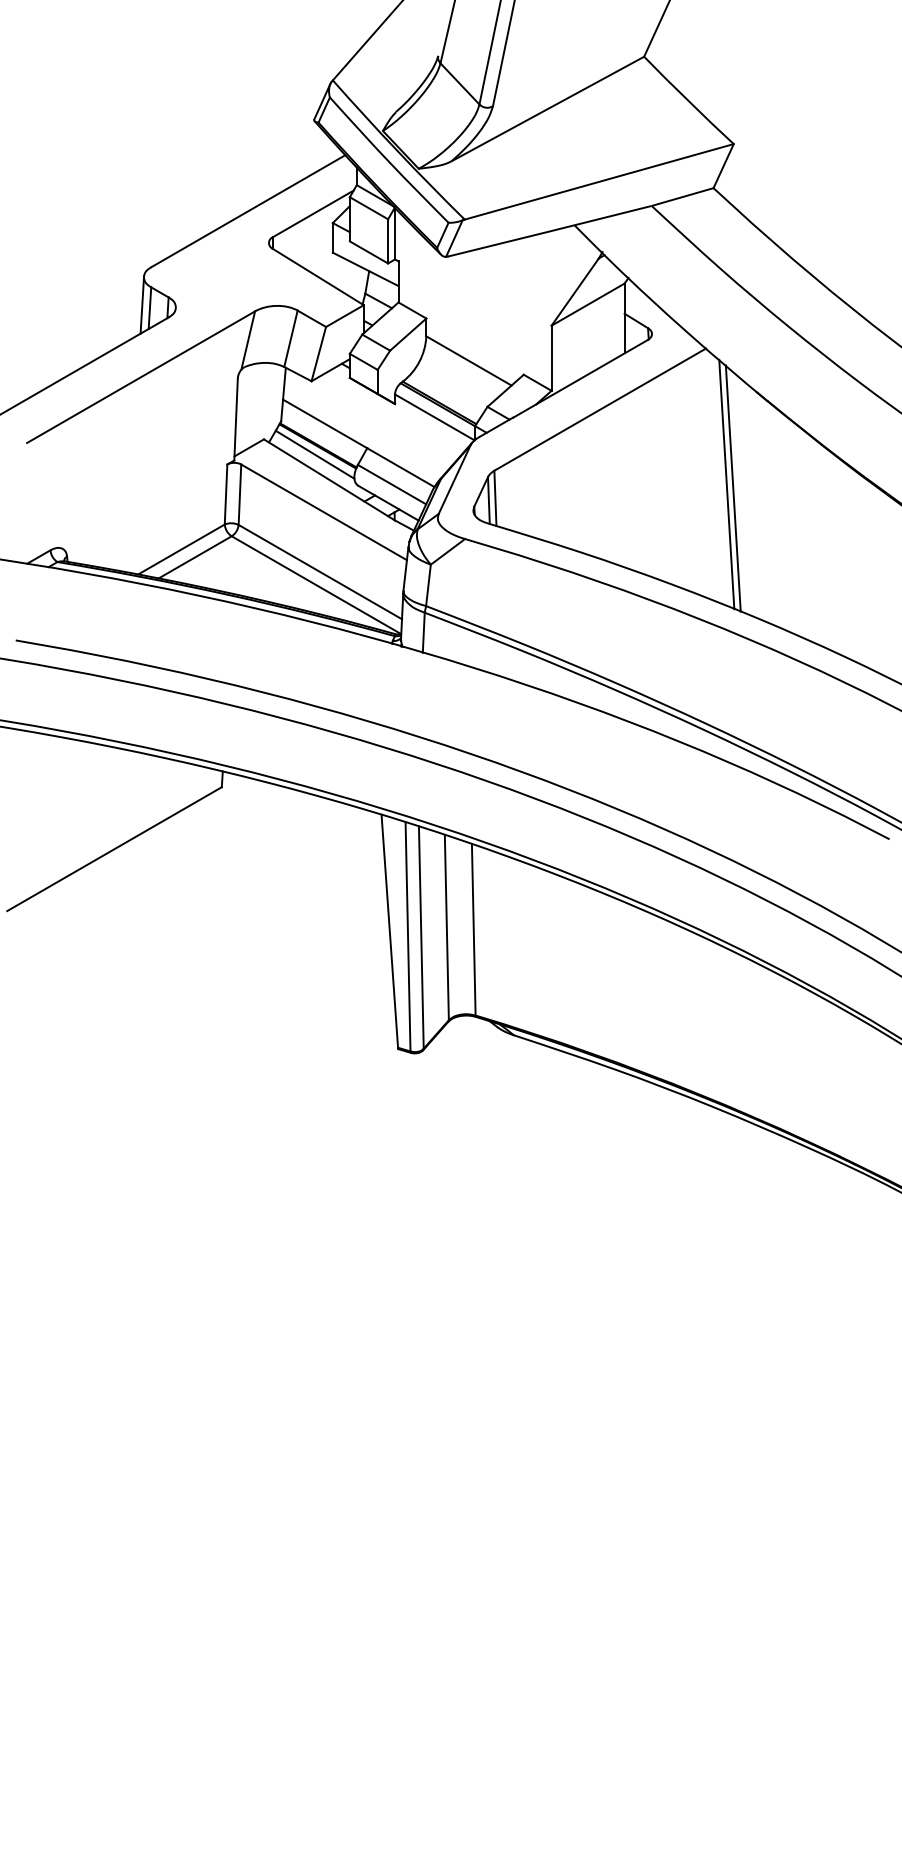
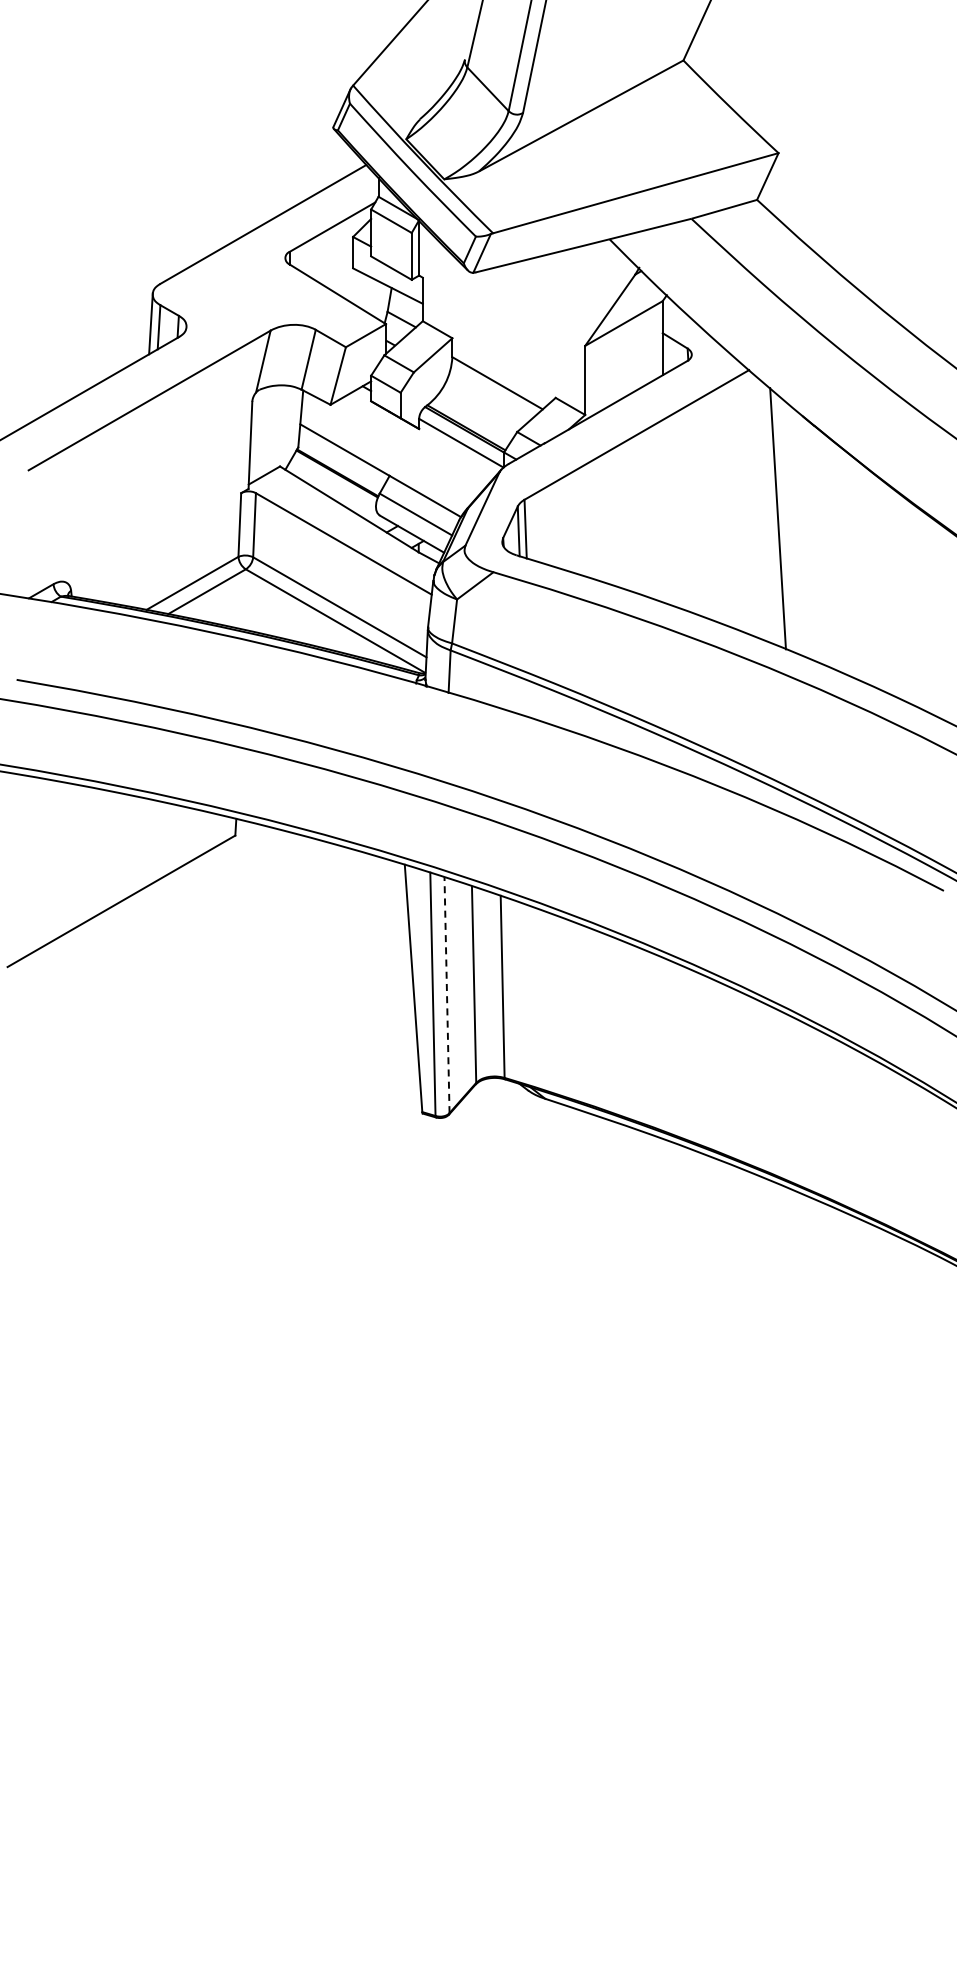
line: (314, 454) -> (333, 482), removed
line: (727, 484) -> (771, 514), removed
line: (421, 936) -> (447, 994), solid -> dashed

